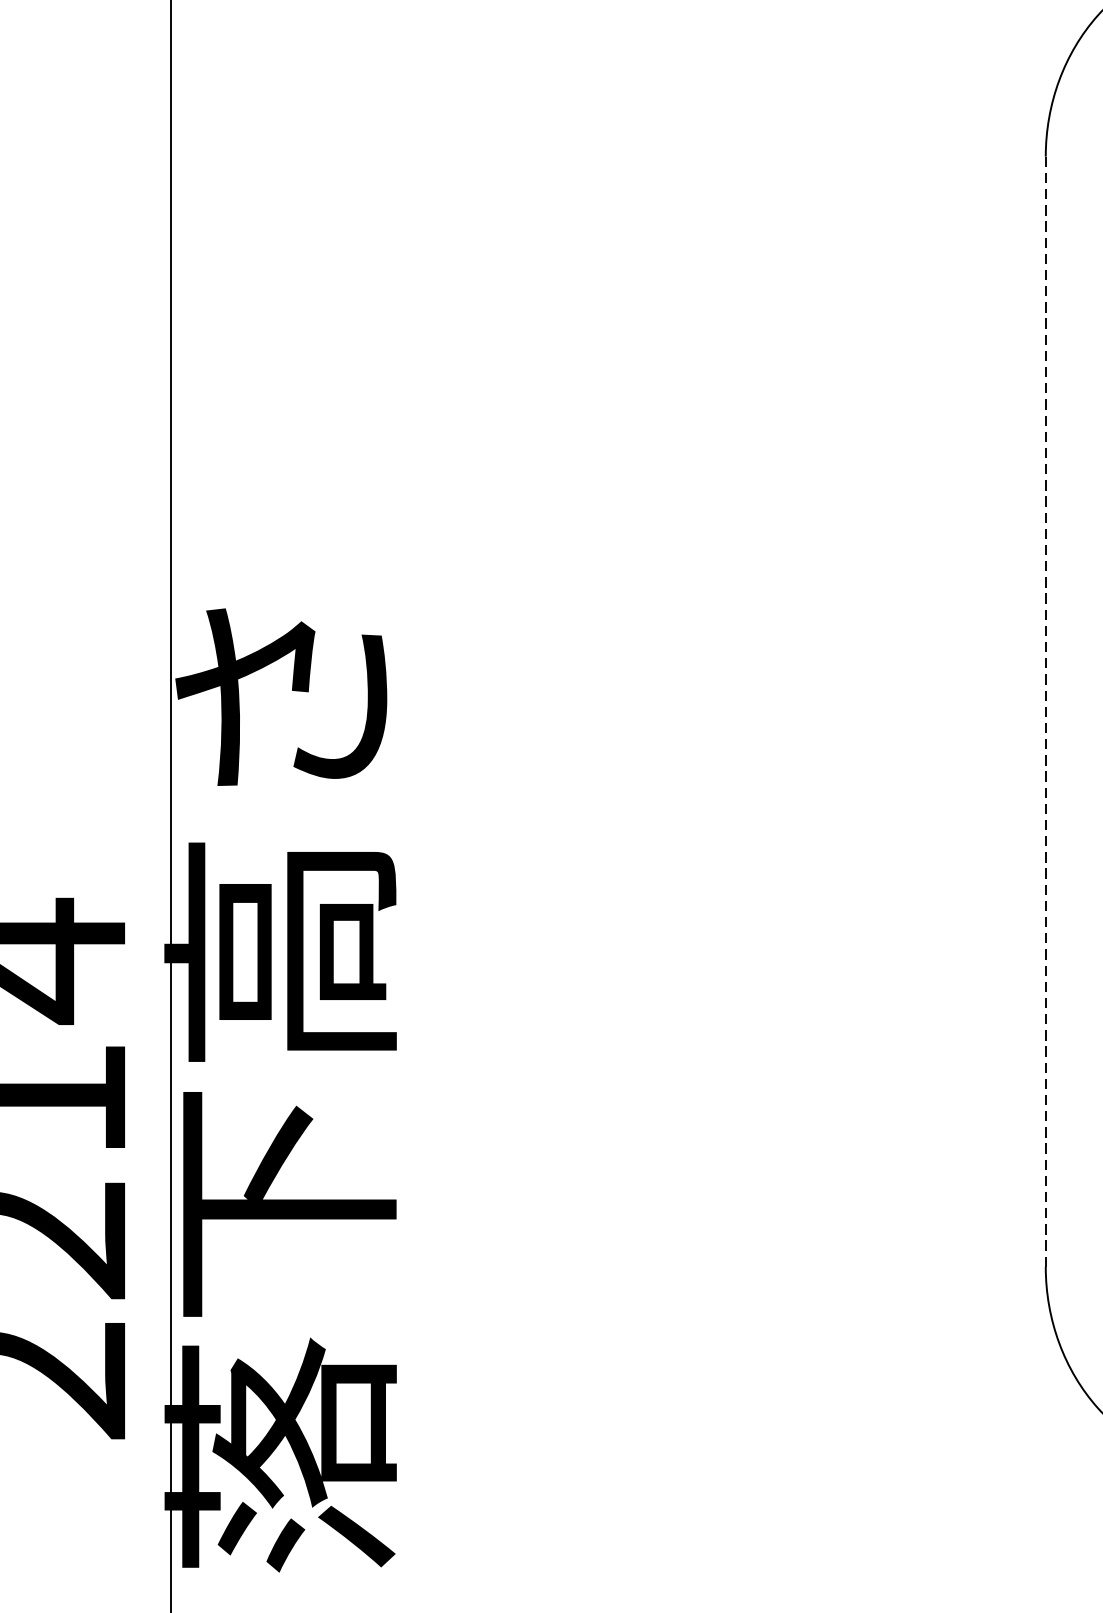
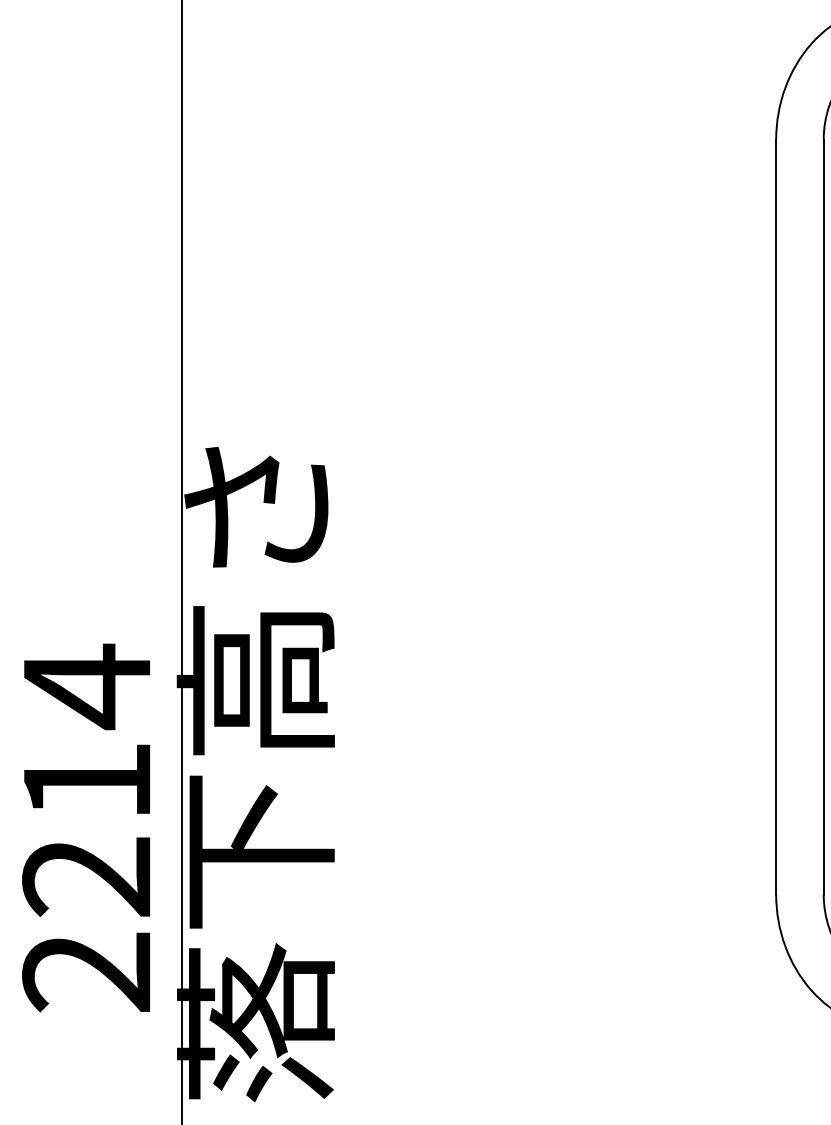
line: (1046, 712) -> (776, 517), dashed -> solid

